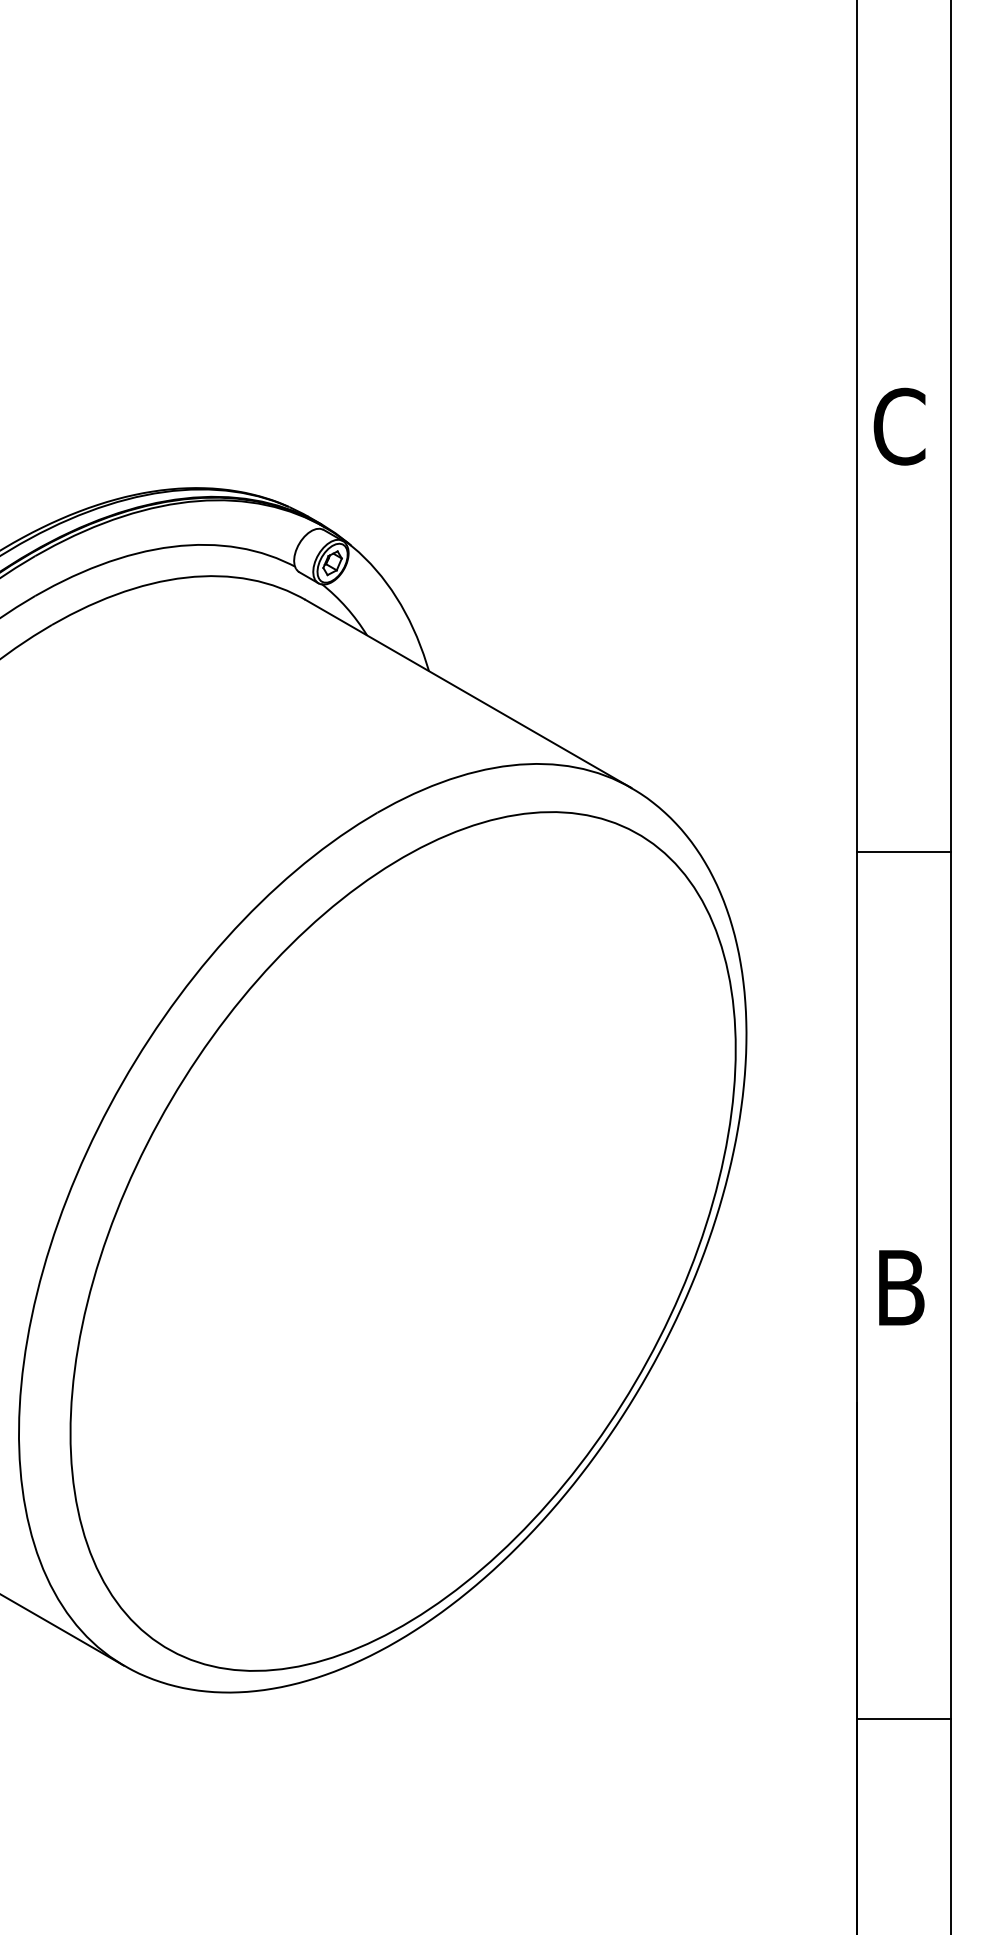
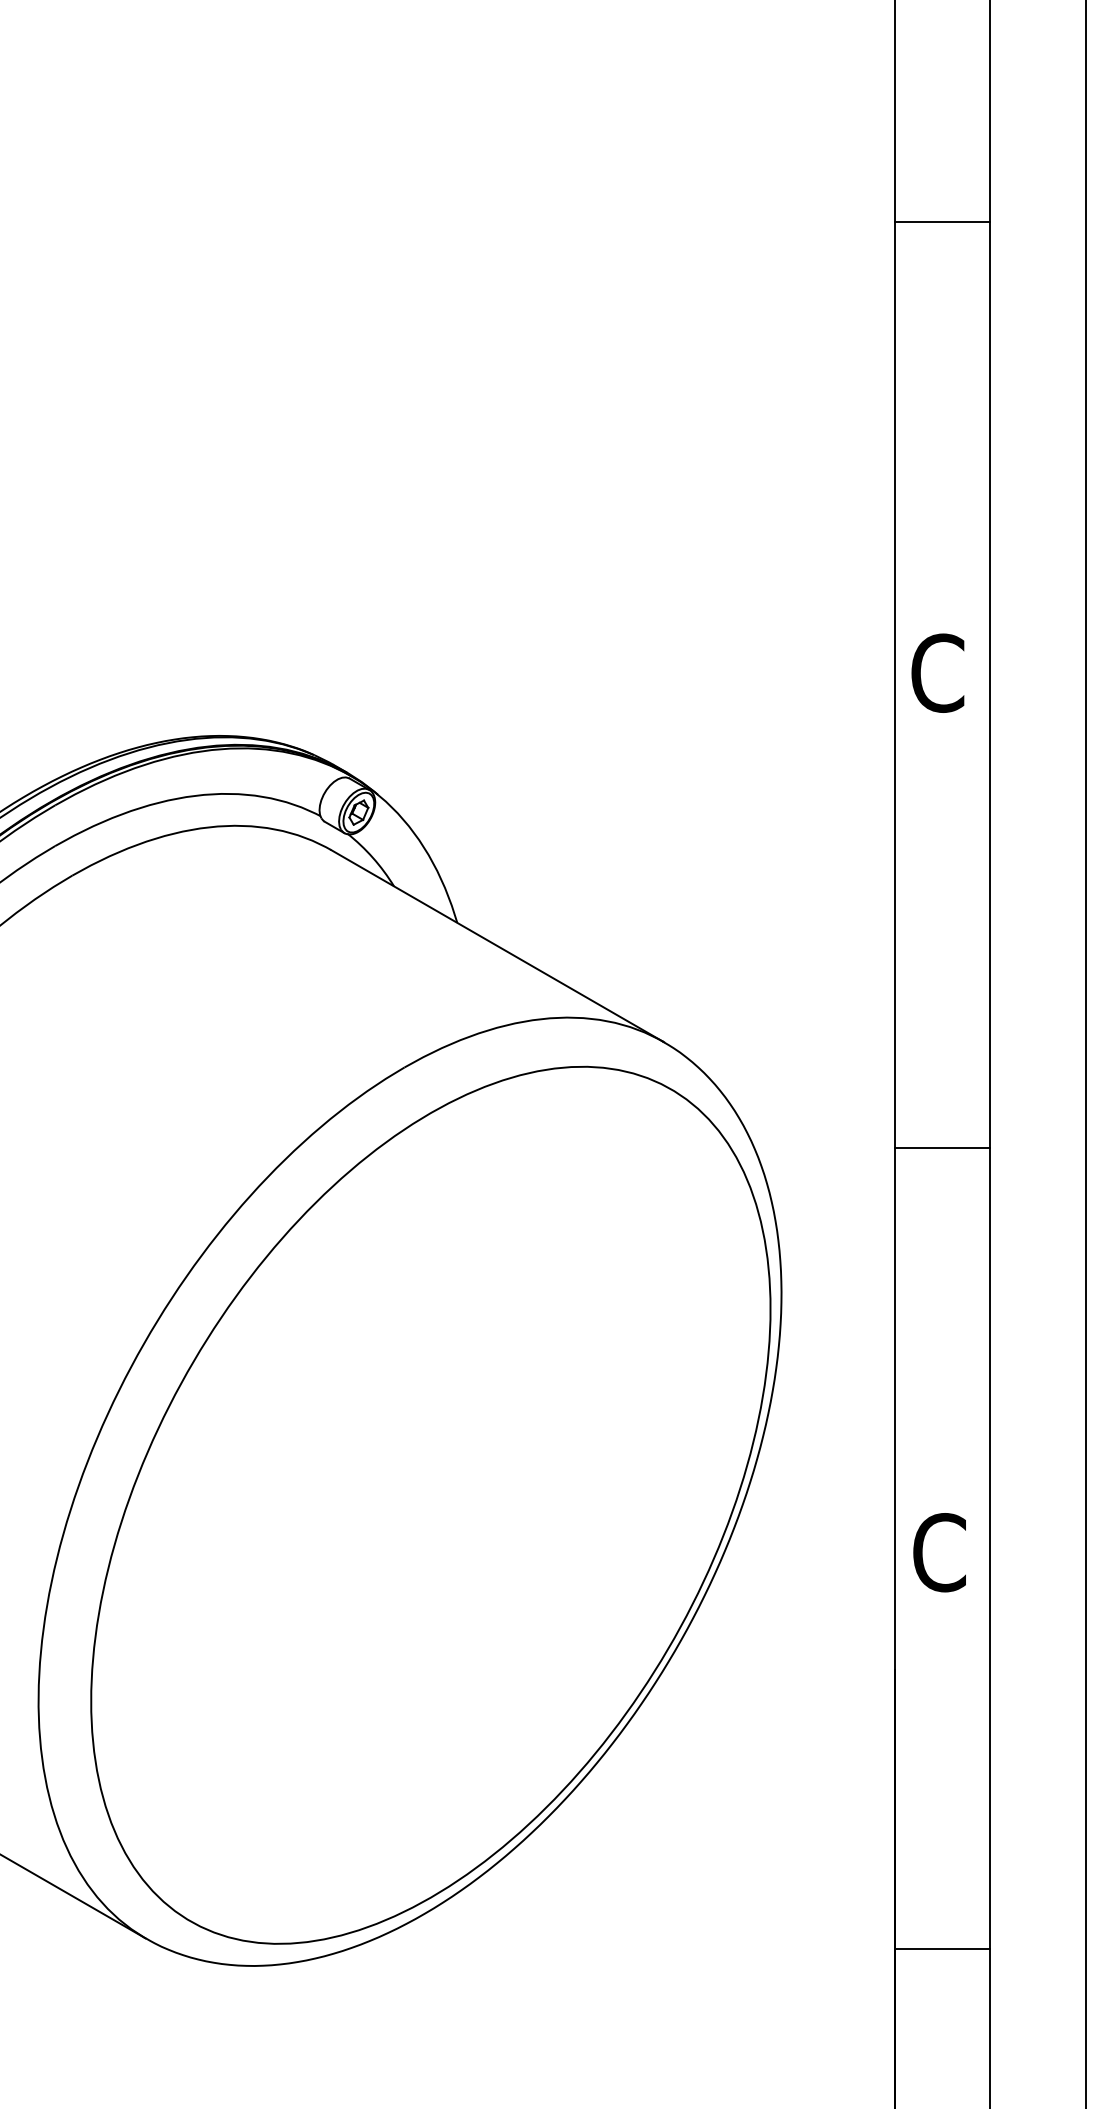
line: (904, 851) -> (942, 1147), moved
text: (901, 1287) -> (939, 1552), B -> C
line: (904, 1719) -> (942, 1949), moved

